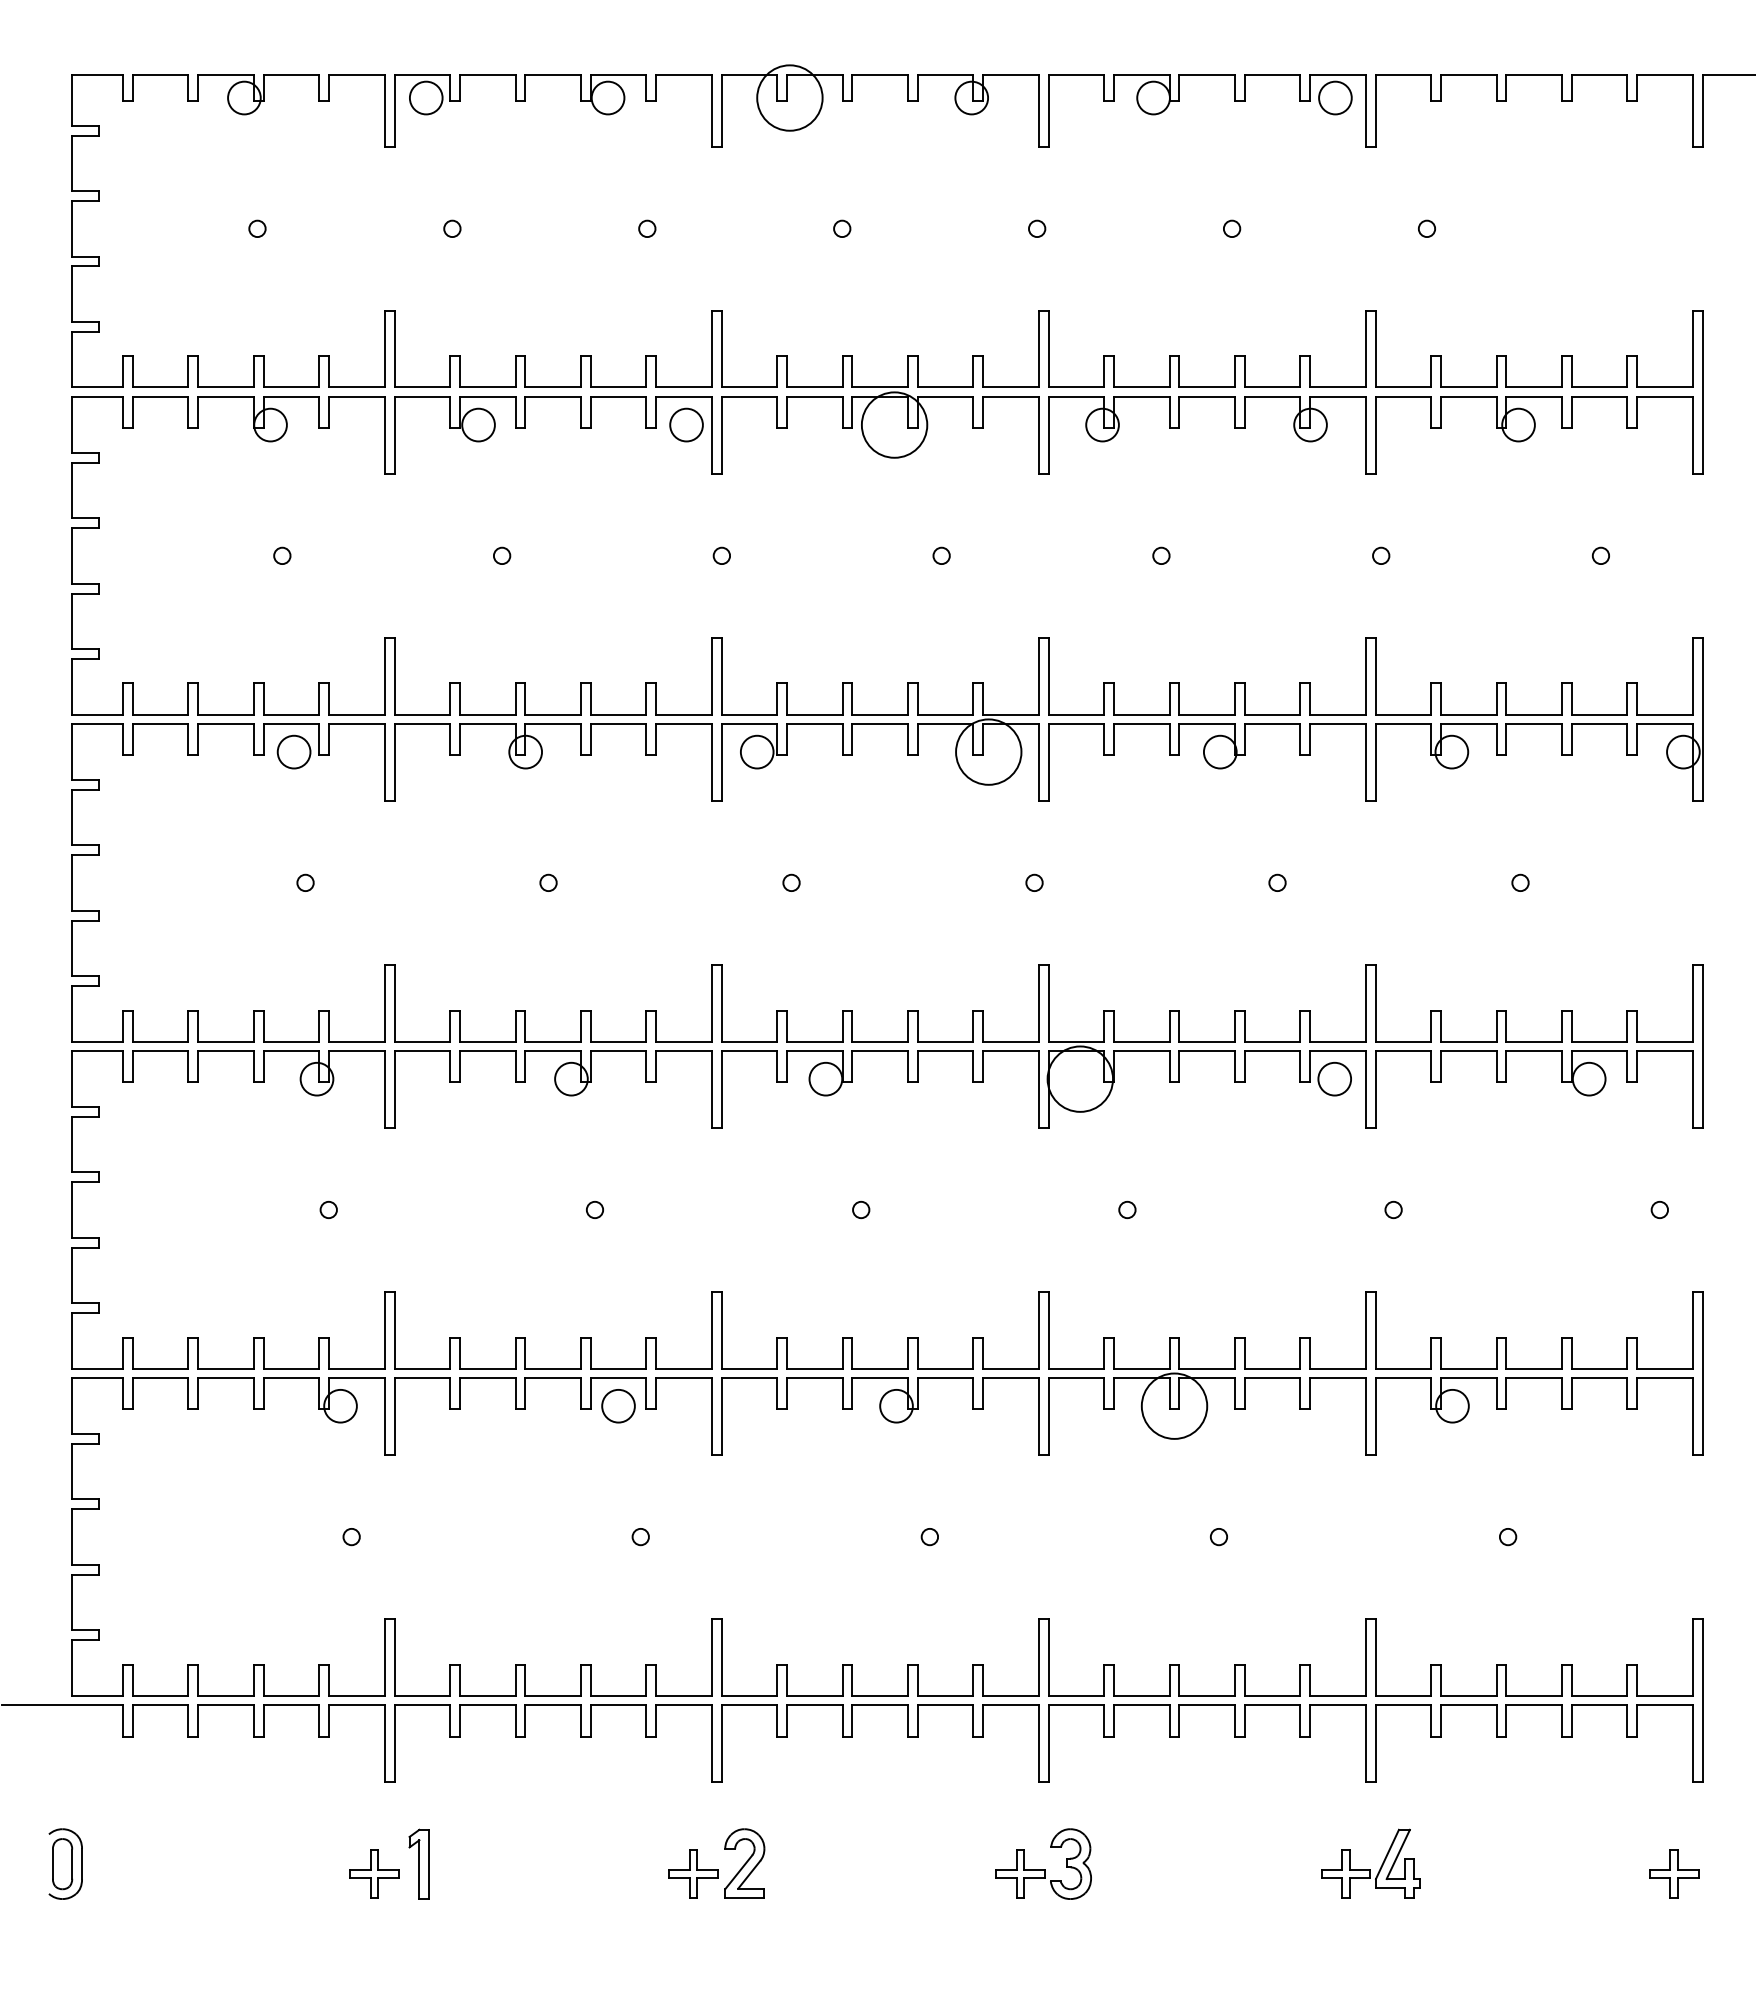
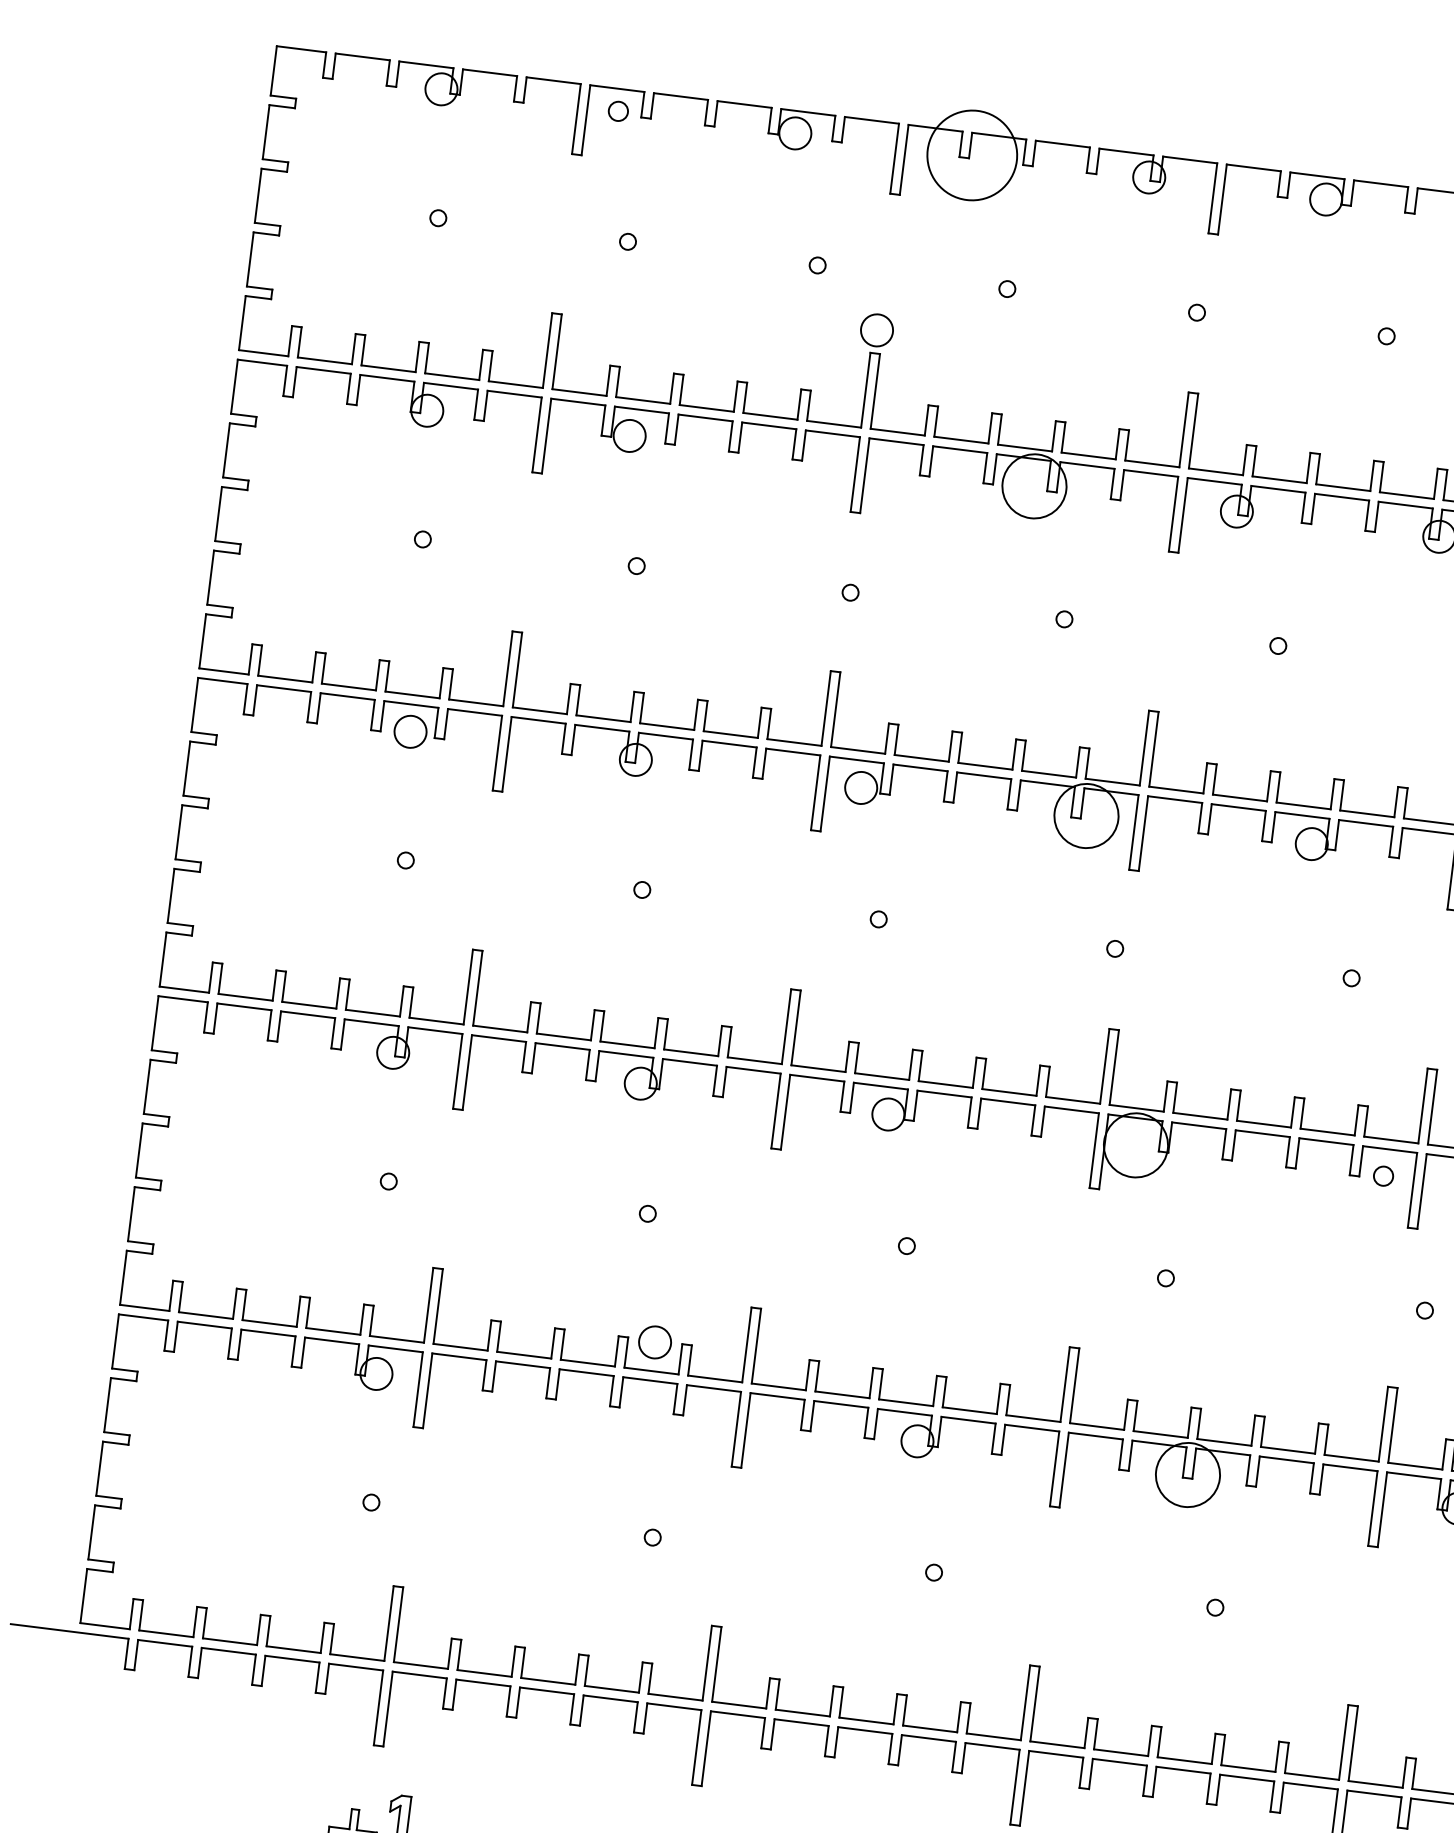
circle: (425, 97) -> (617, 110), size x0.6
circle: (789, 97) -> (971, 154), size x1.4
circle: (686, 424) -> (877, 329), moved
circle: (1334, 1078) -> (1383, 1175), size x0.6
circle: (618, 1406) -> (655, 1342), moved
part: (65, 1863) -> (53, 1785), removed

